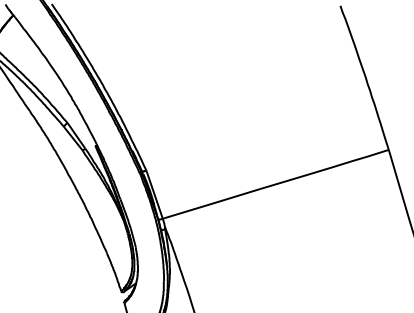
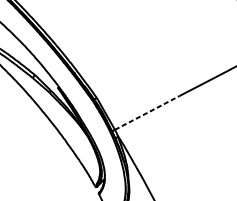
line: (211, 203) -> (147, 112), solid -> dashed

